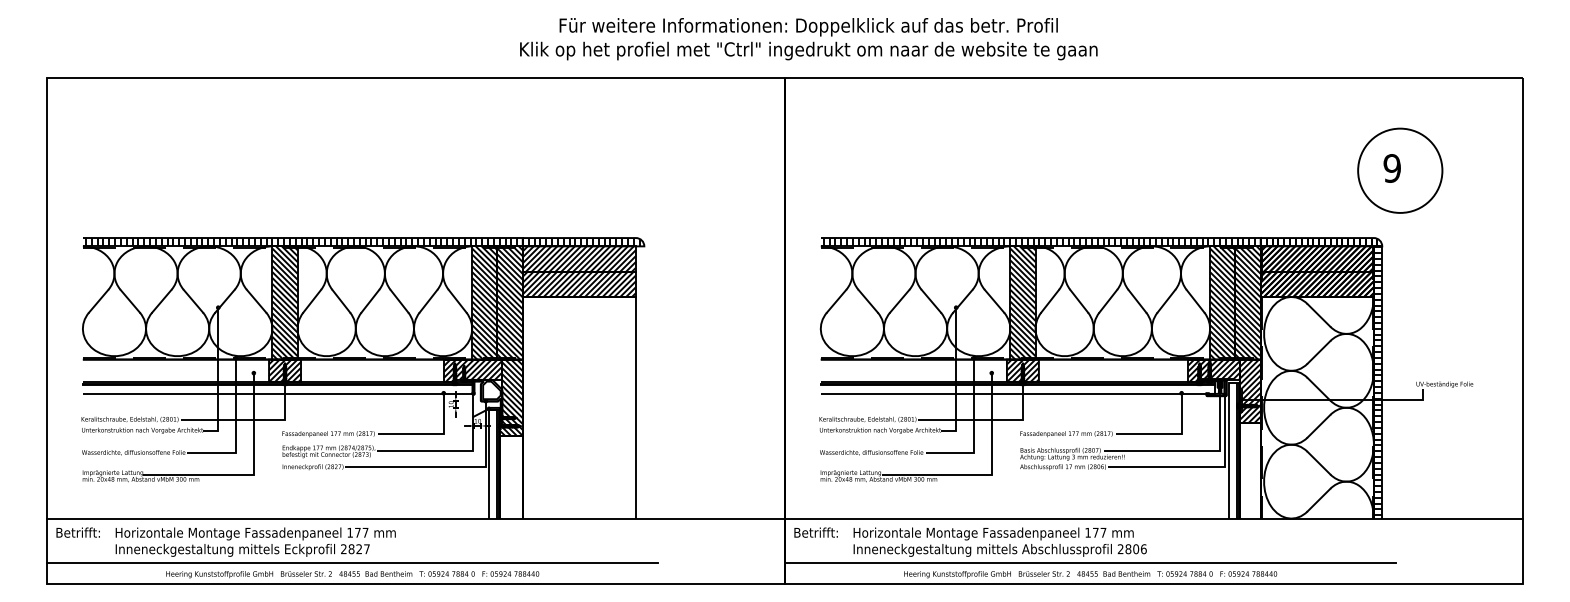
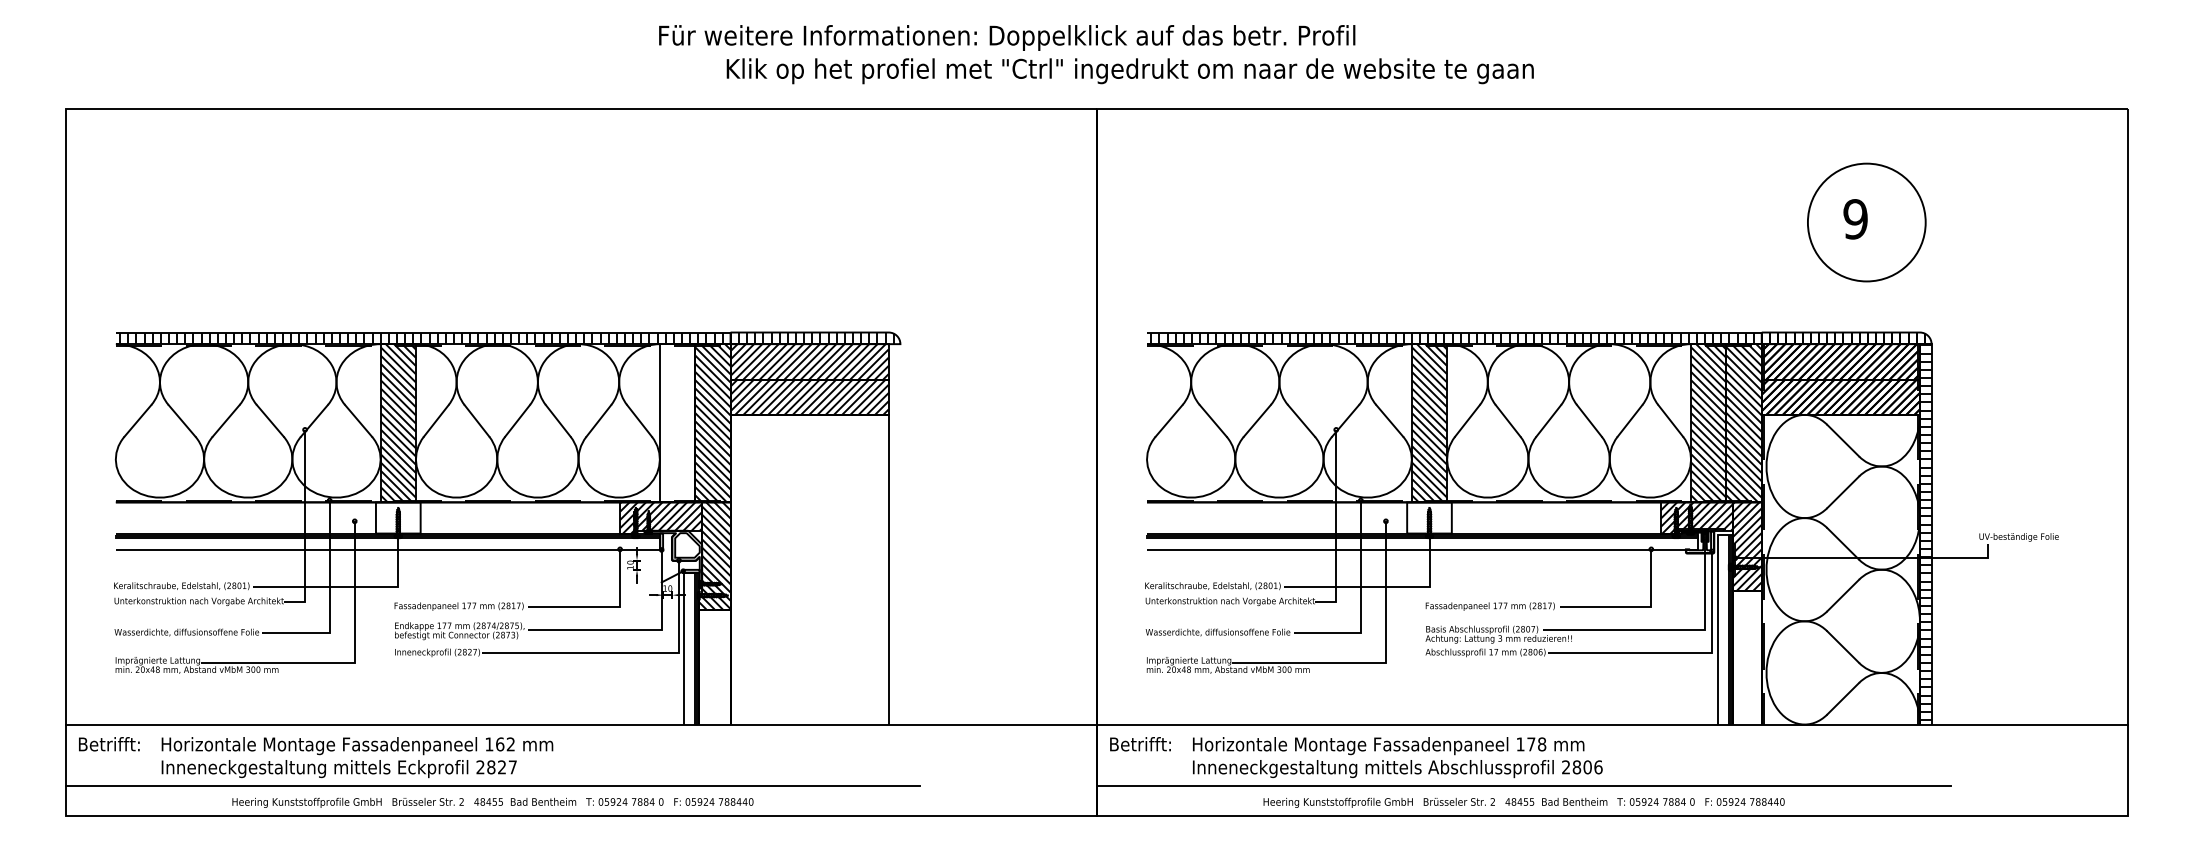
text: (808, 26) -> (1007, 37), moved
part: (1400, 170) -> (1866, 222), moved
hatch: (484, 303) -> (677, 423), removed
hatch: (284, 370) -> (397, 517), removed
hatch: (1022, 370) -> (1429, 517), removed
text: (361, 532) -> (505, 744), 177 -> 162
text: (1103, 532) -> (1542, 744), 177 -> 178

